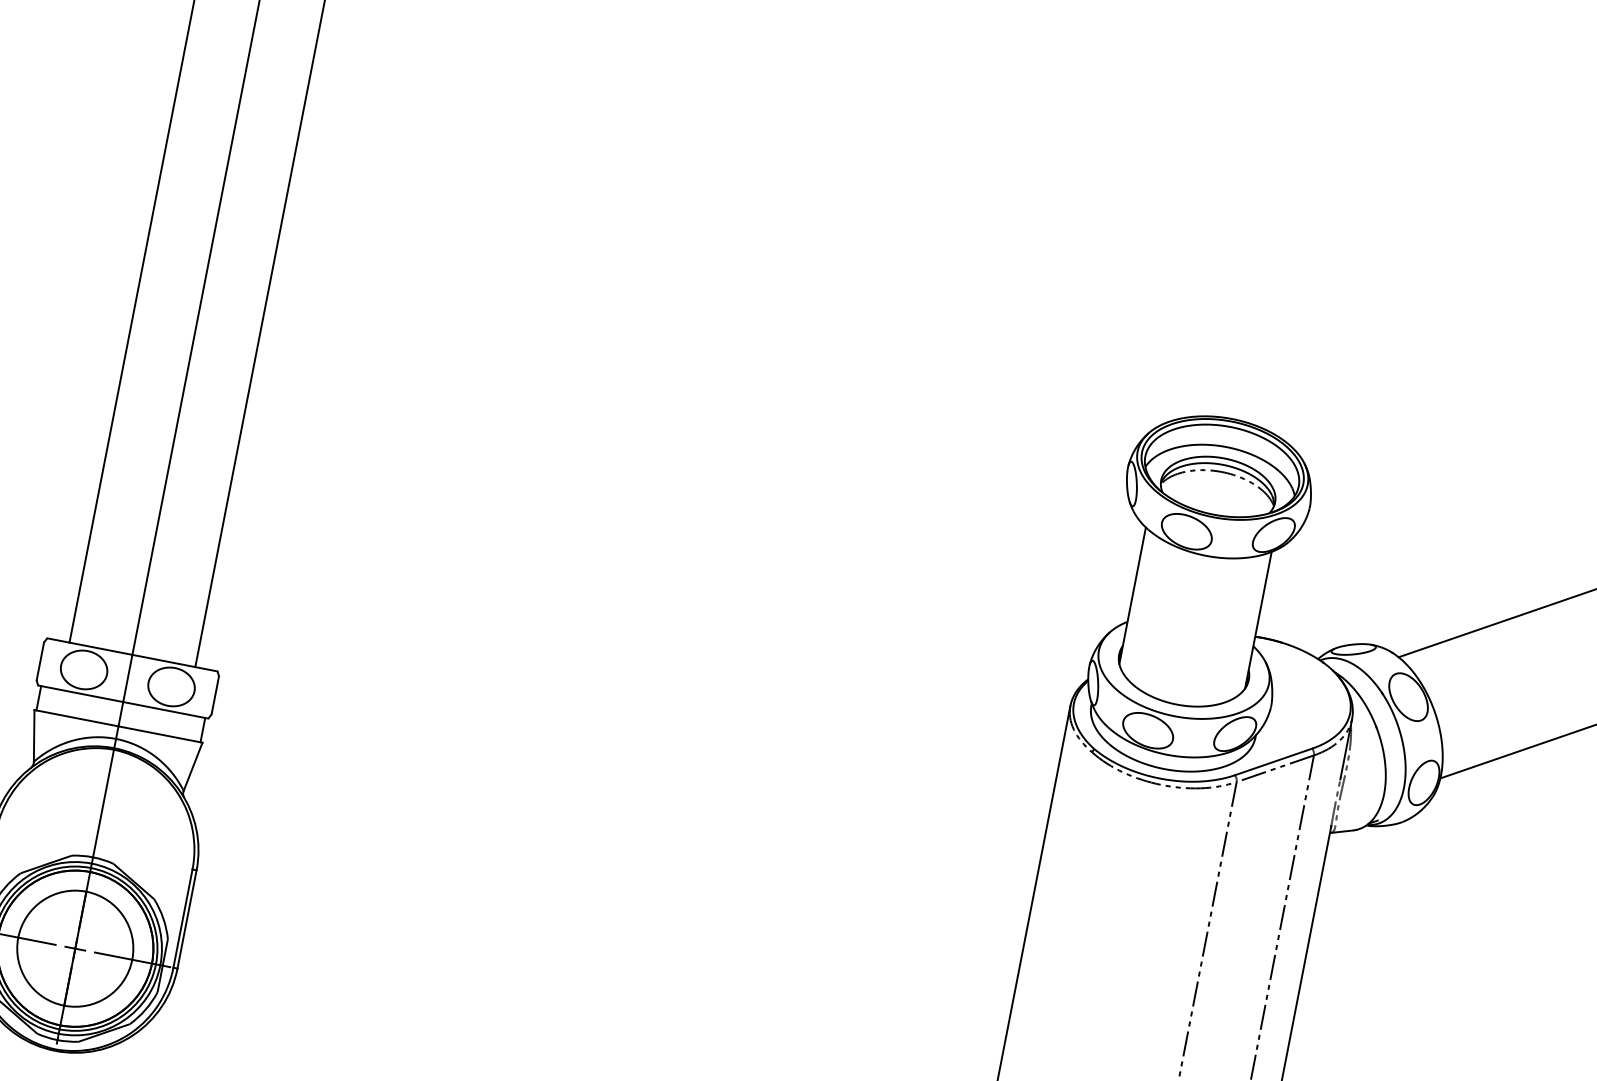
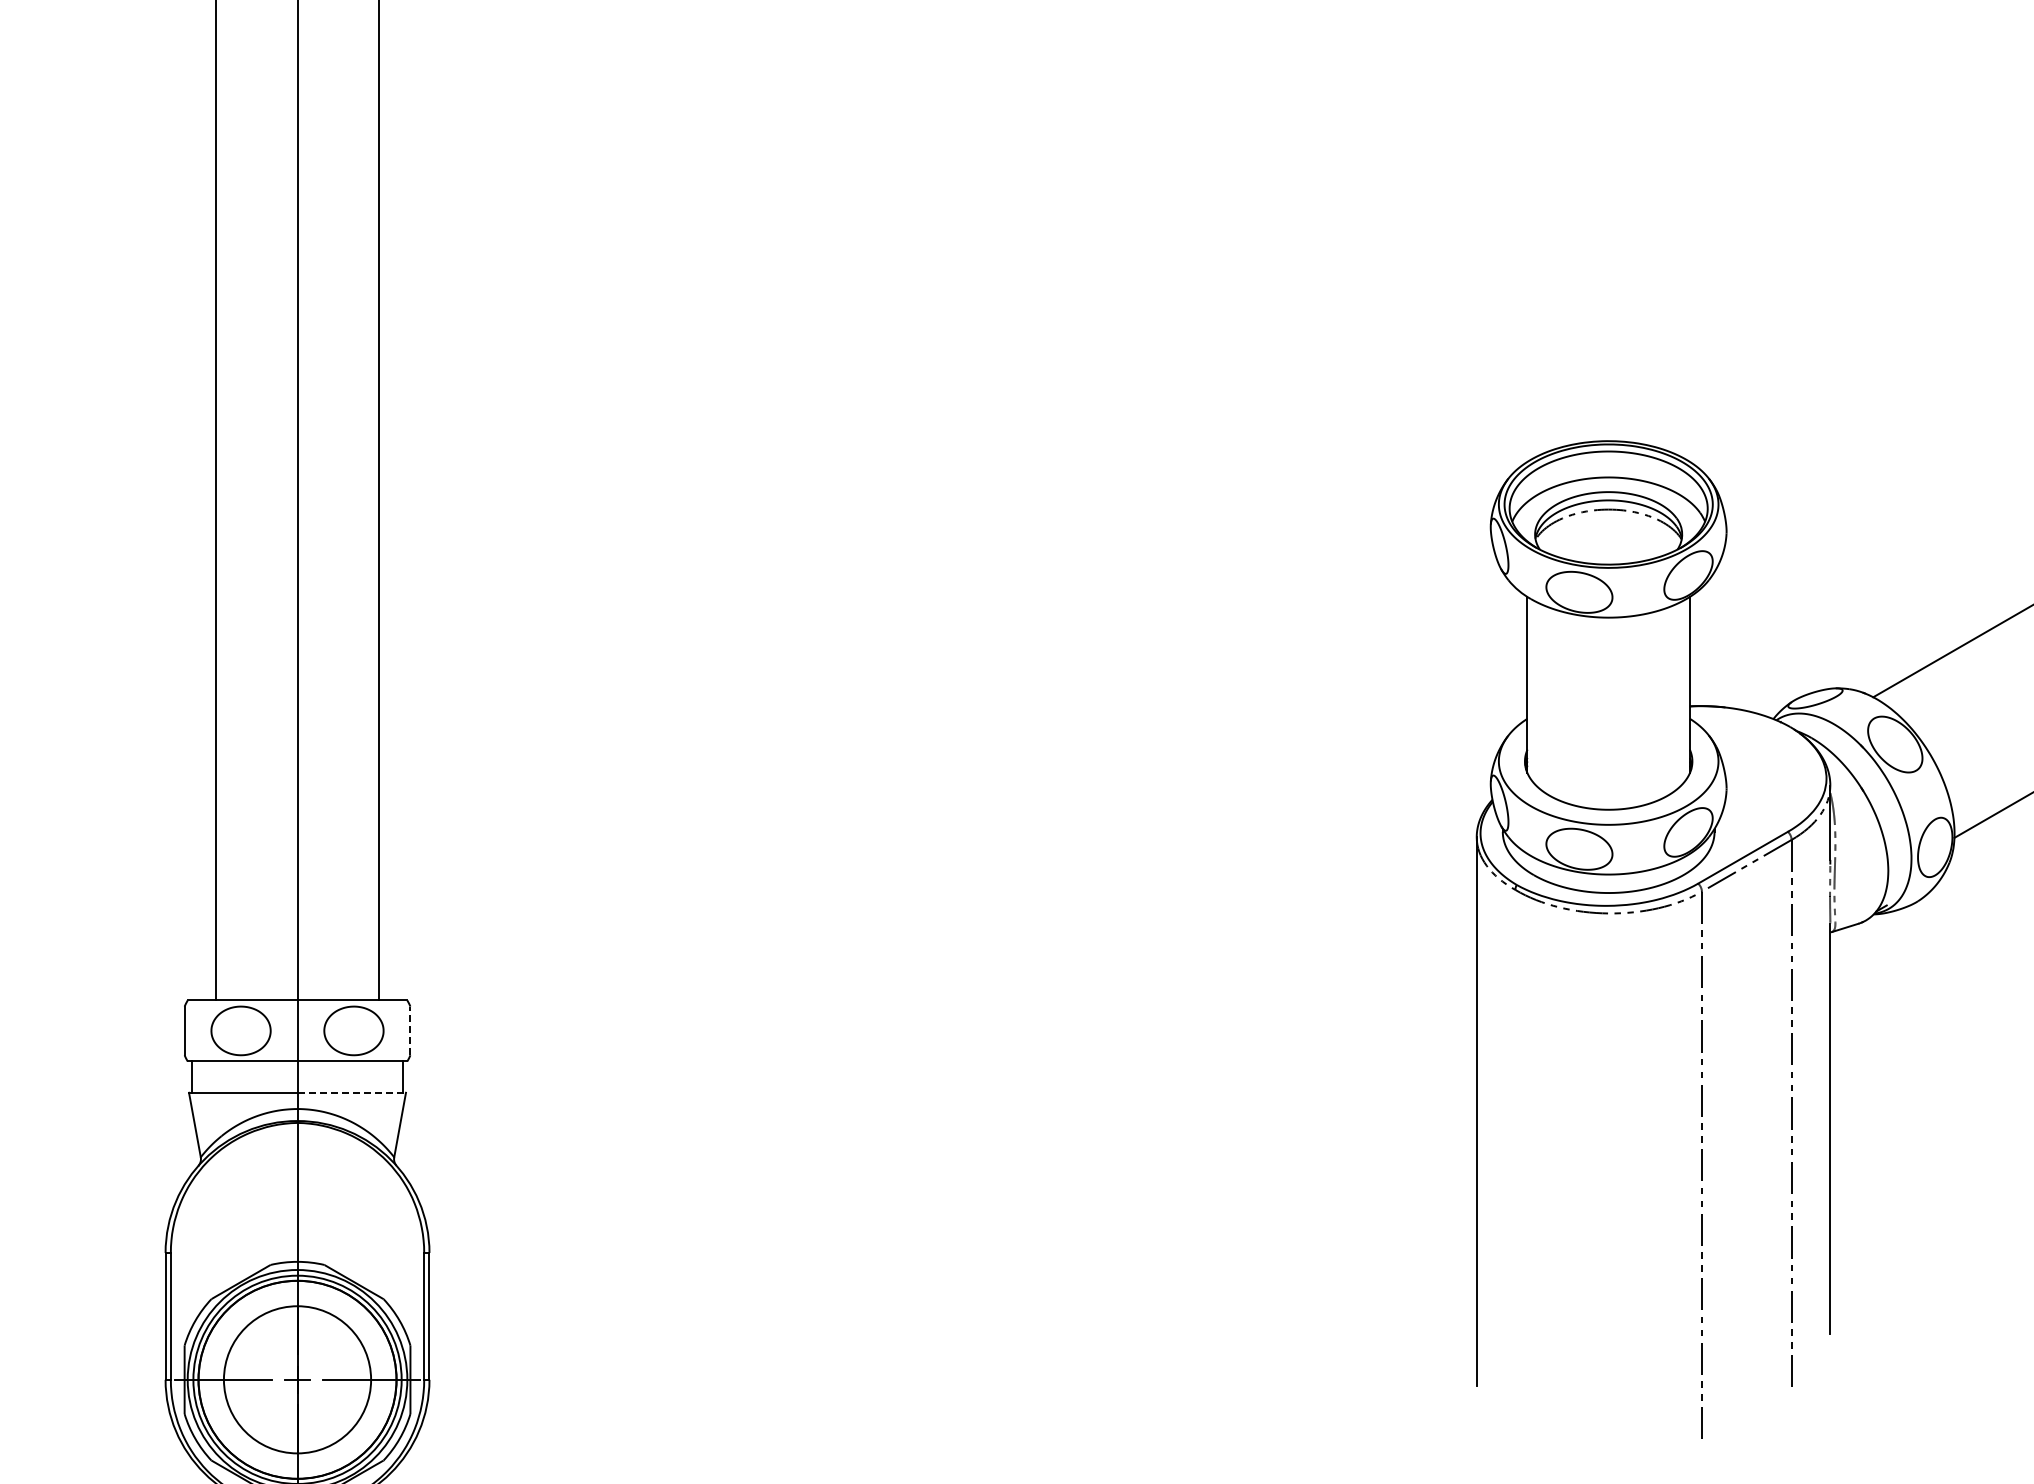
line: (215, 695) -> (410, 1030), solid -> dashed
line: (161, 734) -> (352, 1092), solid -> dashed

